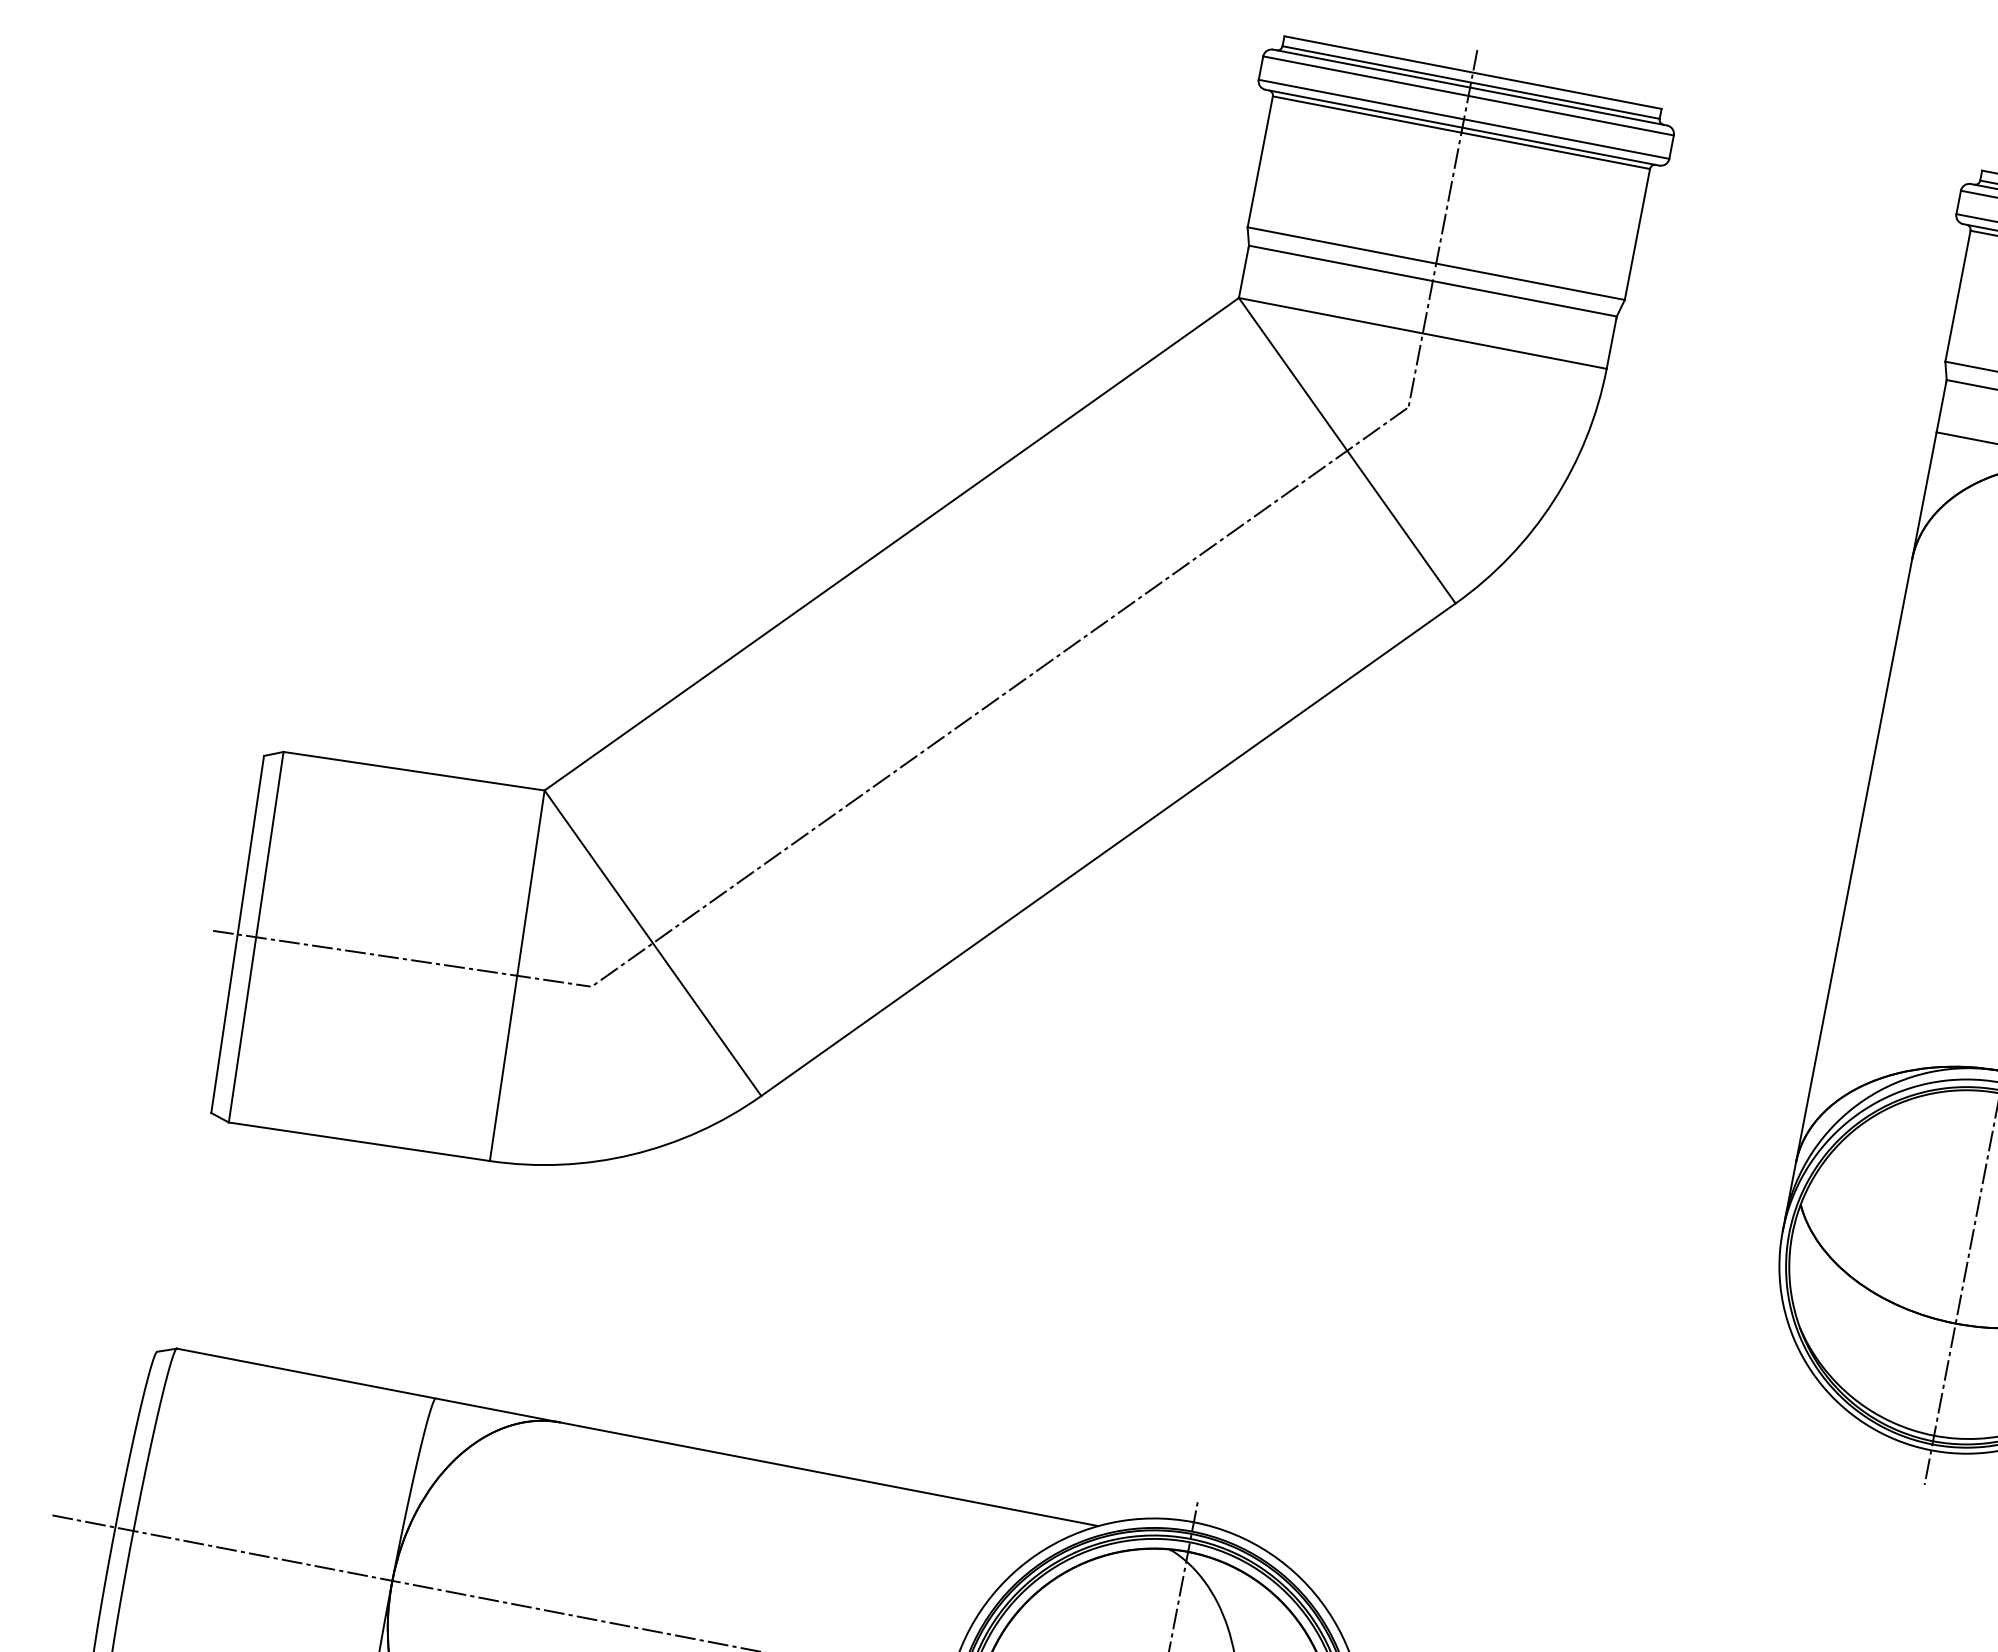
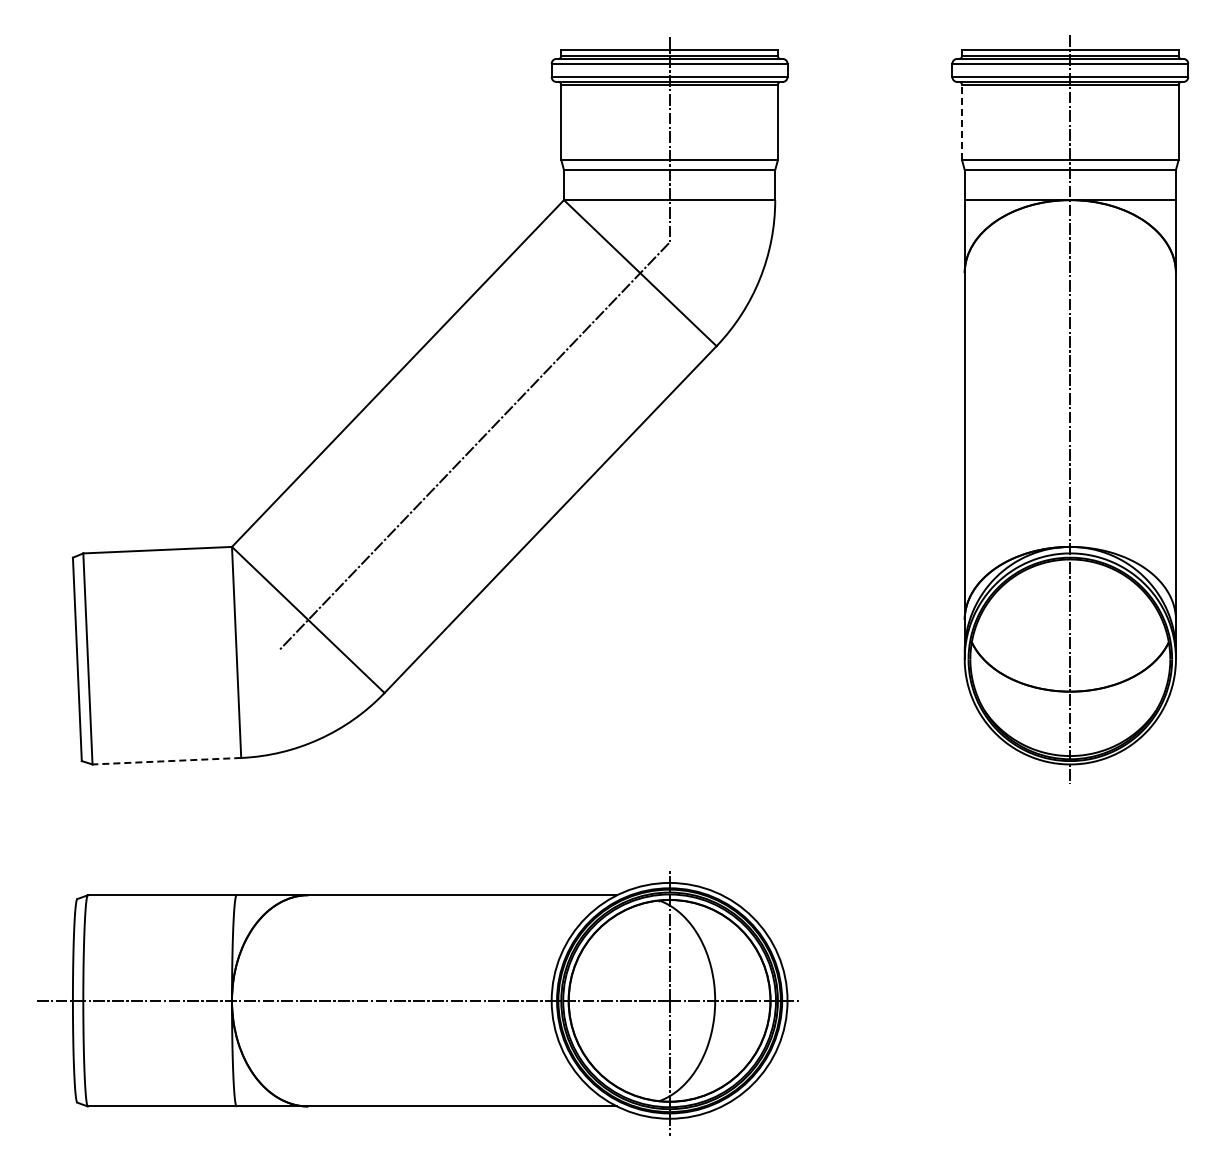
line: (1958, 296) -> (962, 122), solid -> dashed
line: (401, 958) -> (170, 655), removed
line: (358, 1142) -> (166, 761), solid -> dashed

